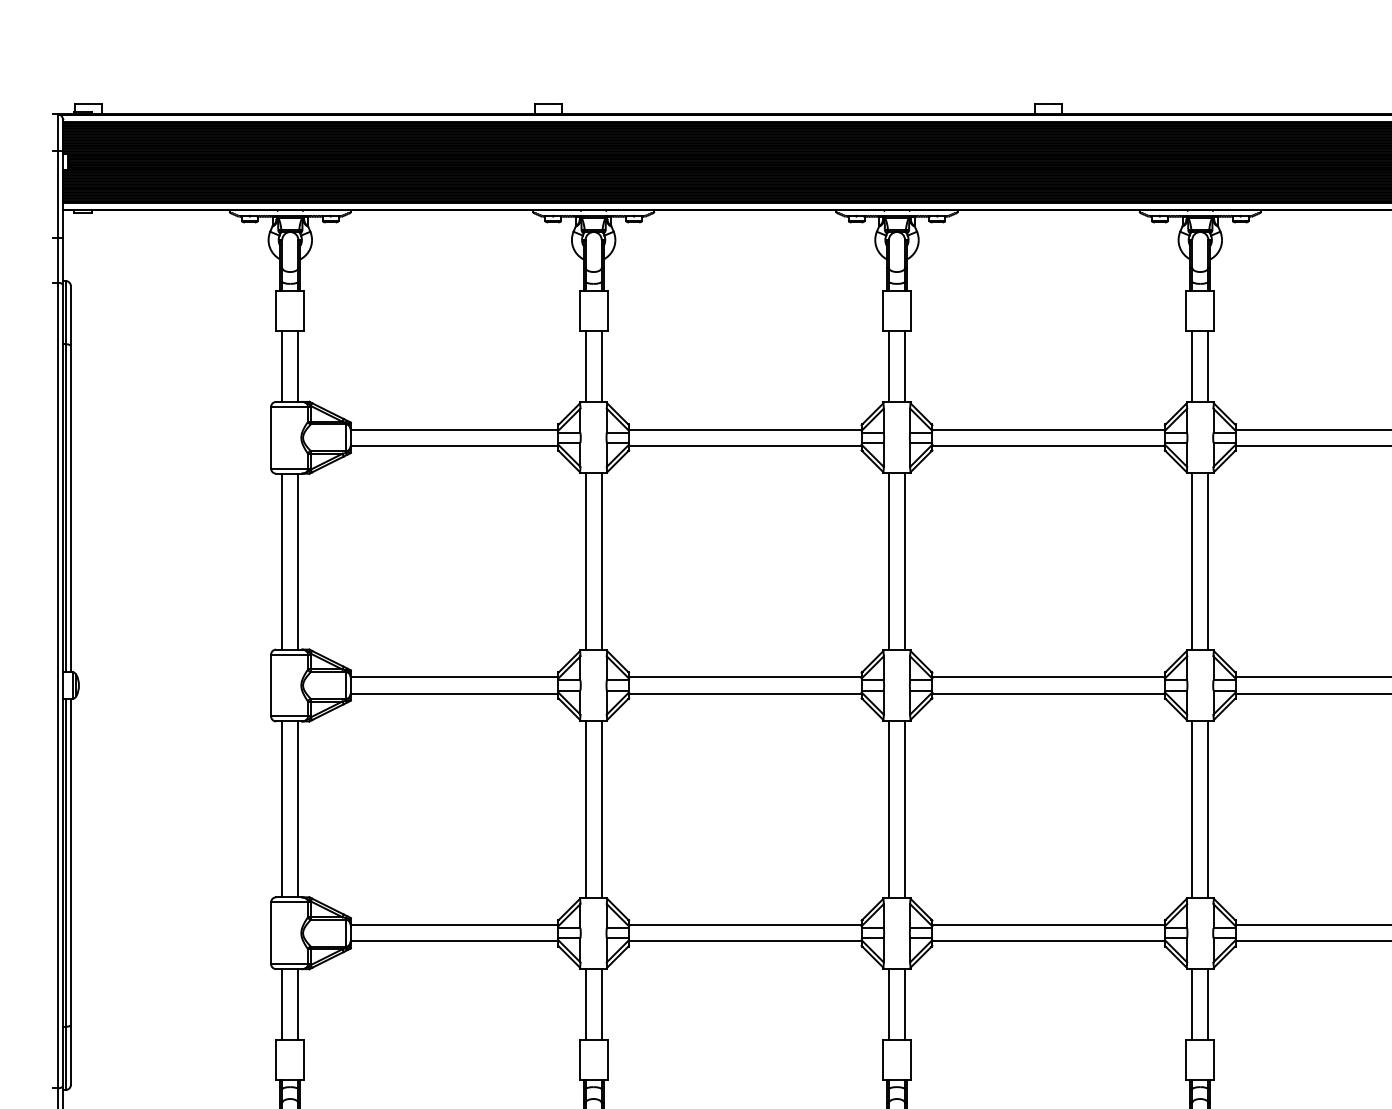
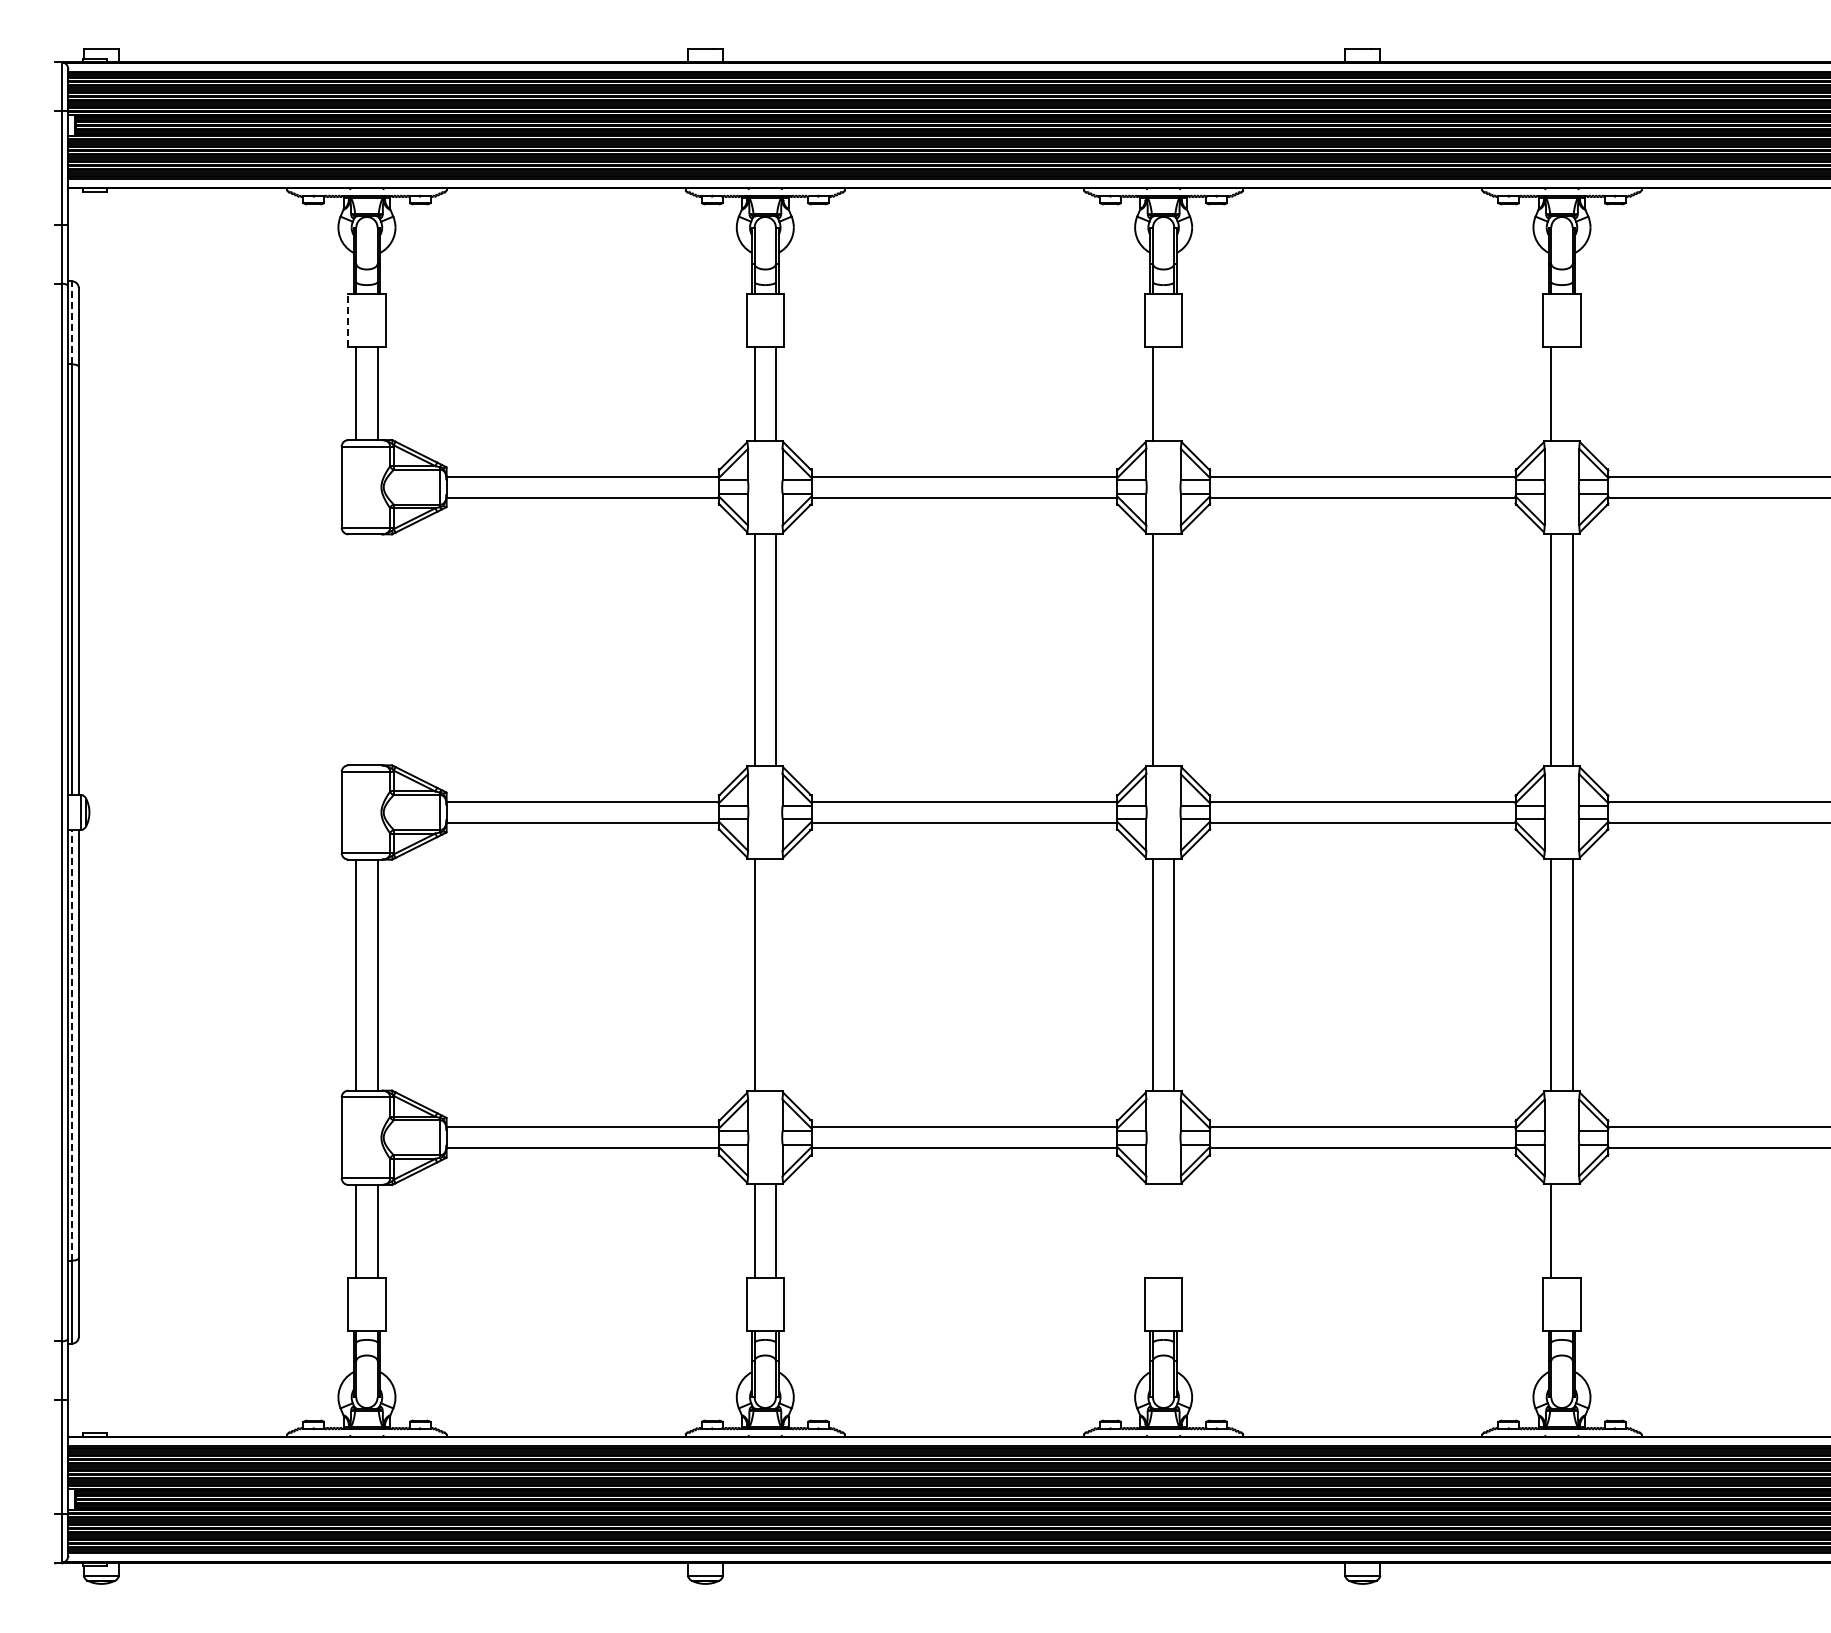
line: (276, 310) -> (348, 320), solid -> dashed
line: (66, 312) -> (72, 322), solid -> dashed
line: (905, 366) -> (1174, 393), removed
line: (1208, 366) -> (1572, 393), removed
line: (282, 561) -> (356, 649), removed
line: (298, 561) -> (377, 649), removed
line: (905, 561) -> (1174, 649), removed
line: (601, 808) -> (775, 974), removed
line: (66, 862) -> (72, 1044), solid -> dashed
line: (889, 1004) -> (1153, 1231), removed
line: (905, 1004) -> (1174, 1231), removed
line: (1208, 1004) -> (1572, 1231), removed

